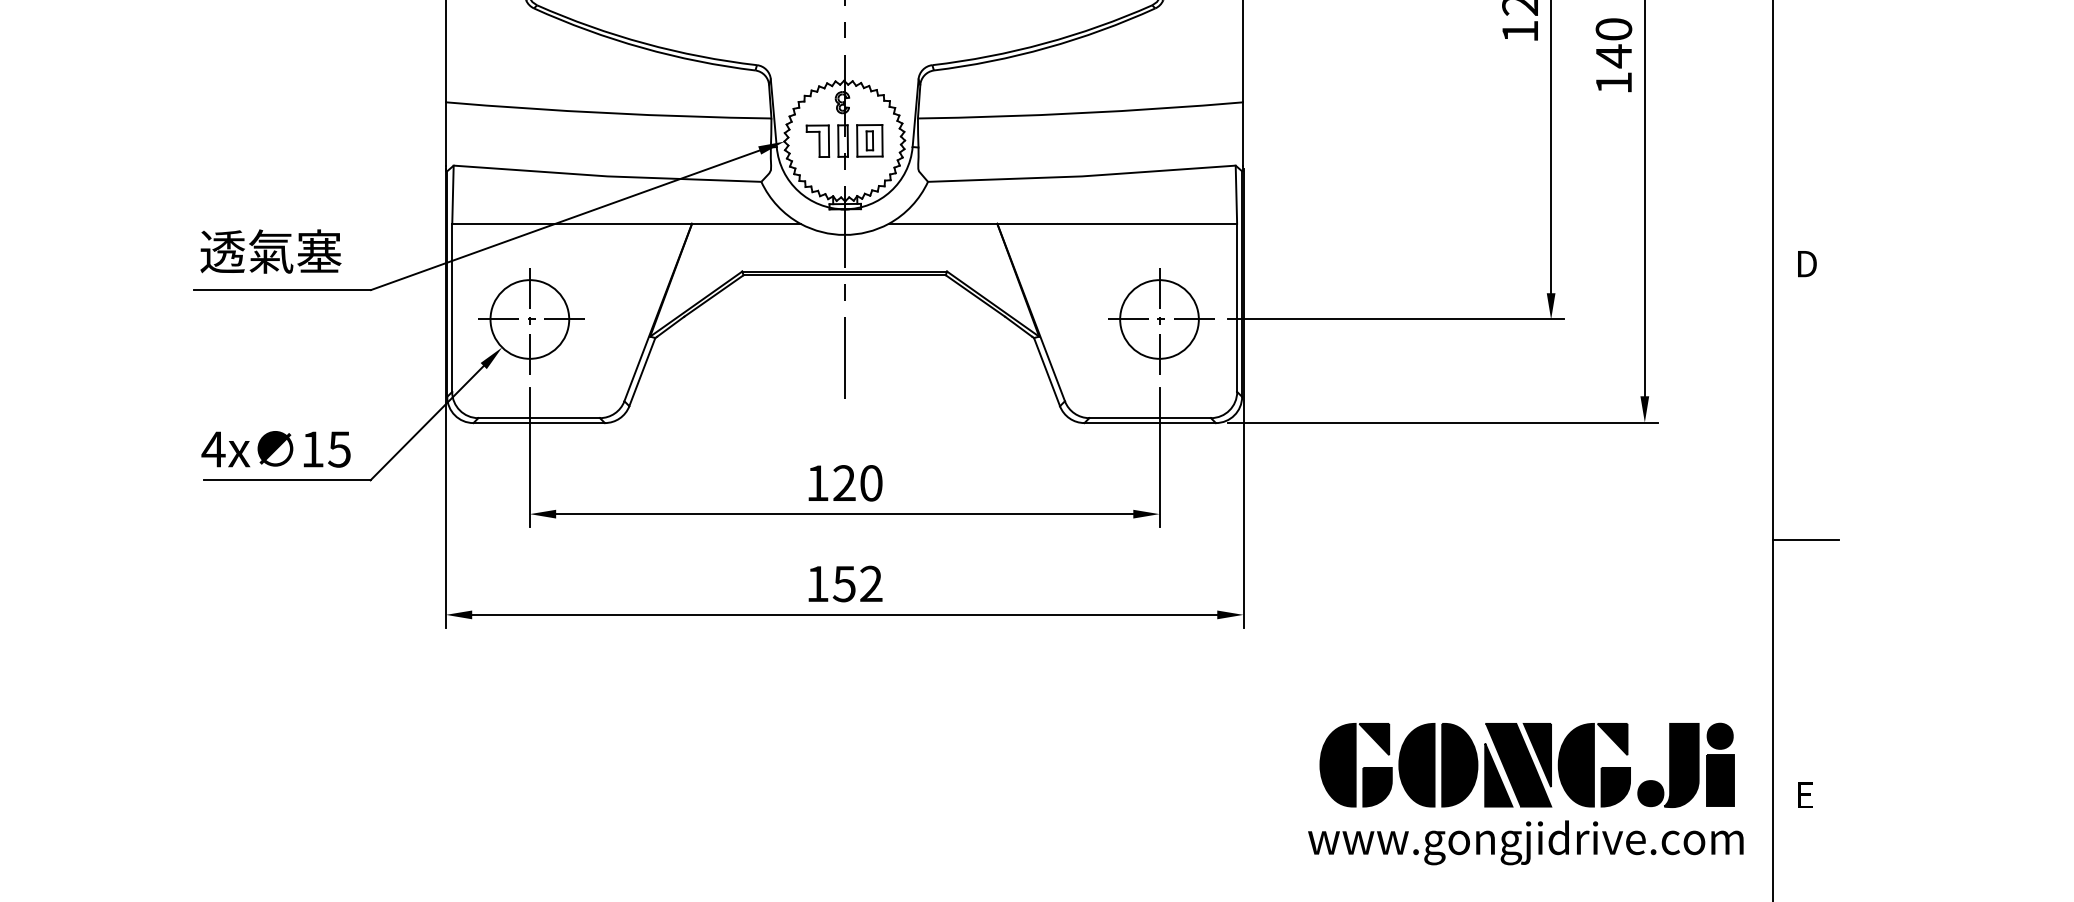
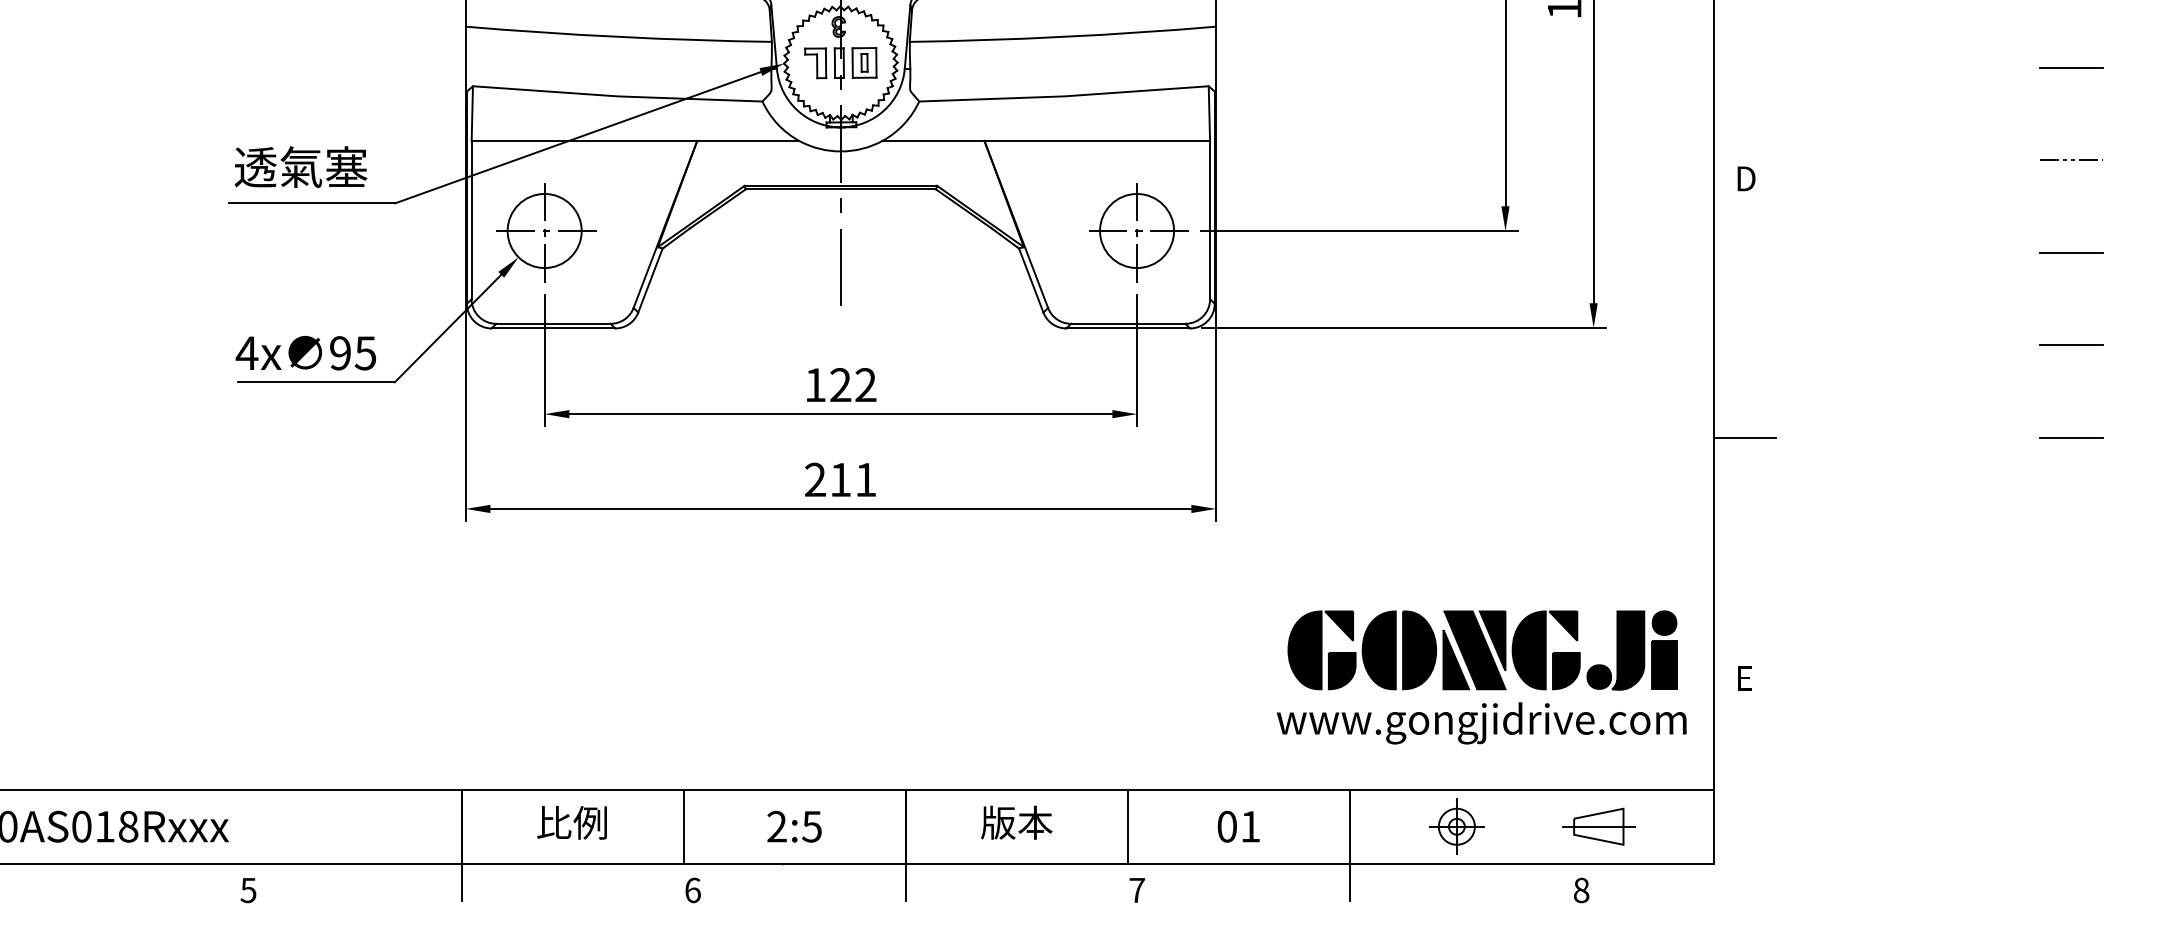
text: (312, 449) -> (340, 353), 15 -> 95
text: (870, 483) -> (865, 385), 120 -> 122
text: (844, 583) -> (840, 479), 152 -> 211

